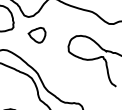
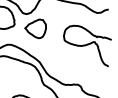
part: (36, 34) -> (35, 28), size x1.43

